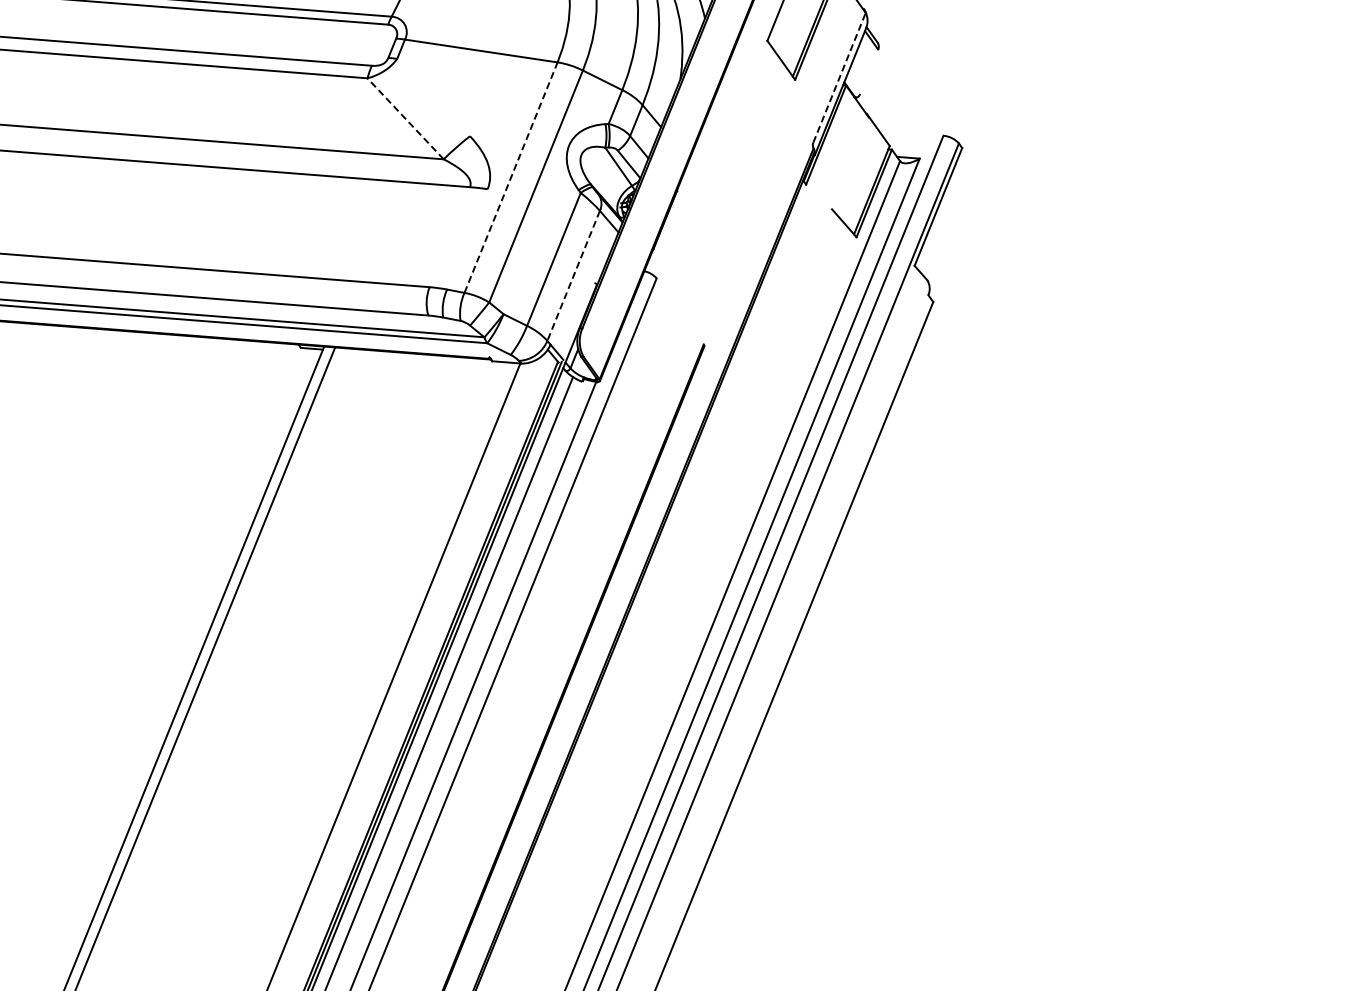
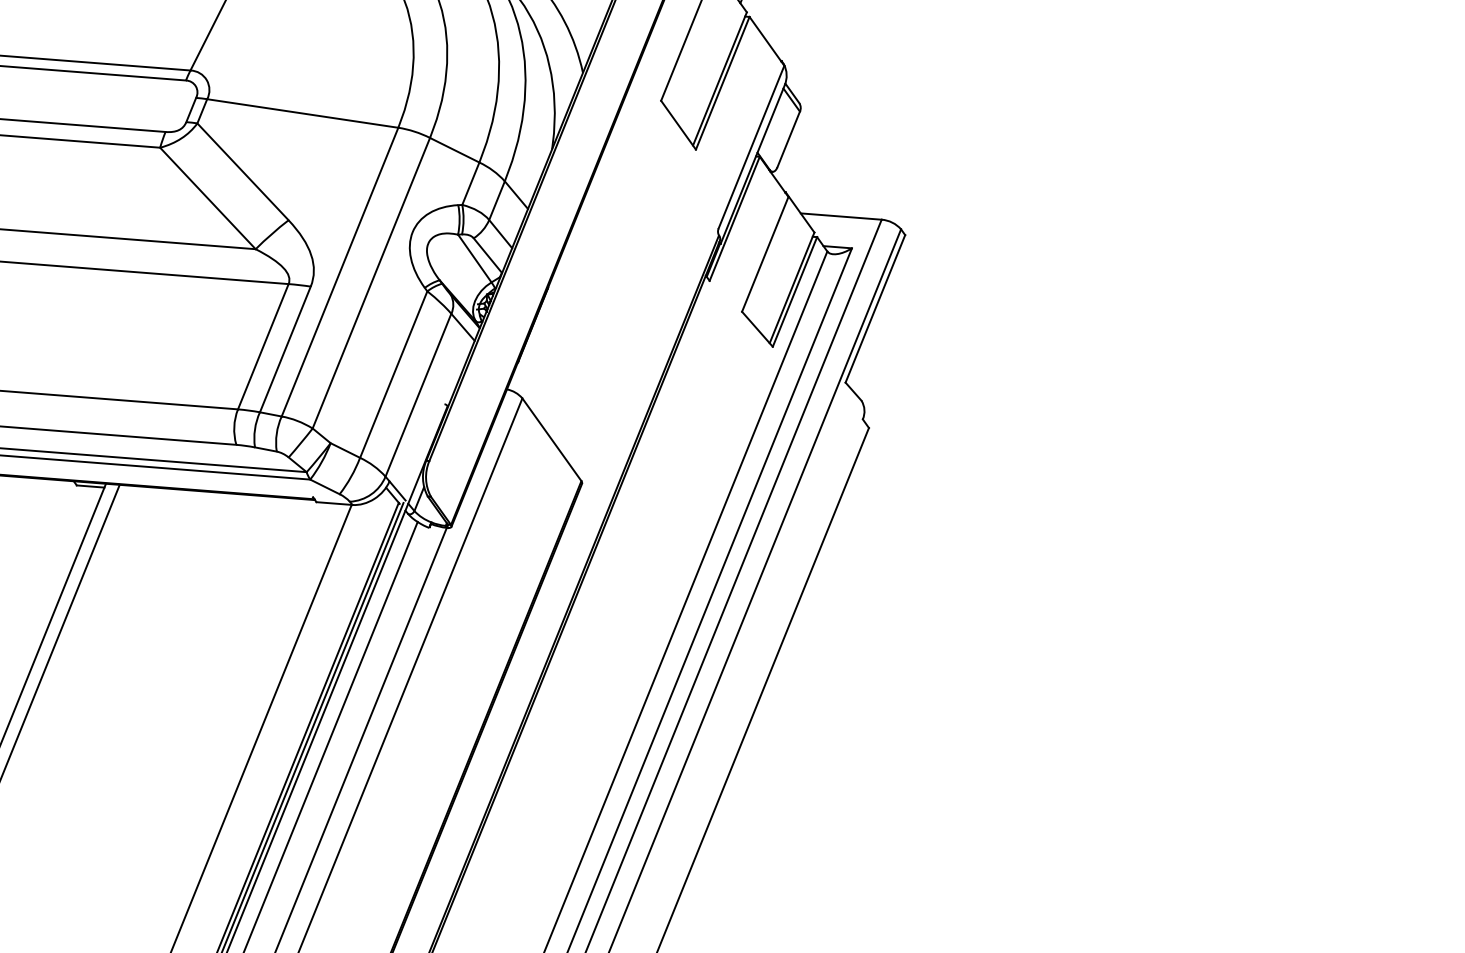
line: (869, 71) -> (789, 139), added
line: (839, 77) -> (751, 146), dashed -> solid
line: (433, 97) -> (242, 171), added
line: (405, 118) -> (207, 198), dashed -> solid
line: (910, 132) -> (840, 215), added
line: (850, 163) -> (765, 254), added
line: (511, 177) -> (340, 271), dashed -> solid
line: (449, 237) -> (262, 347), added
line: (467, 239) -> (285, 349), added
line: (573, 276) -> (418, 395), dashed -> solid
line: (679, 311) -> (551, 439), added

